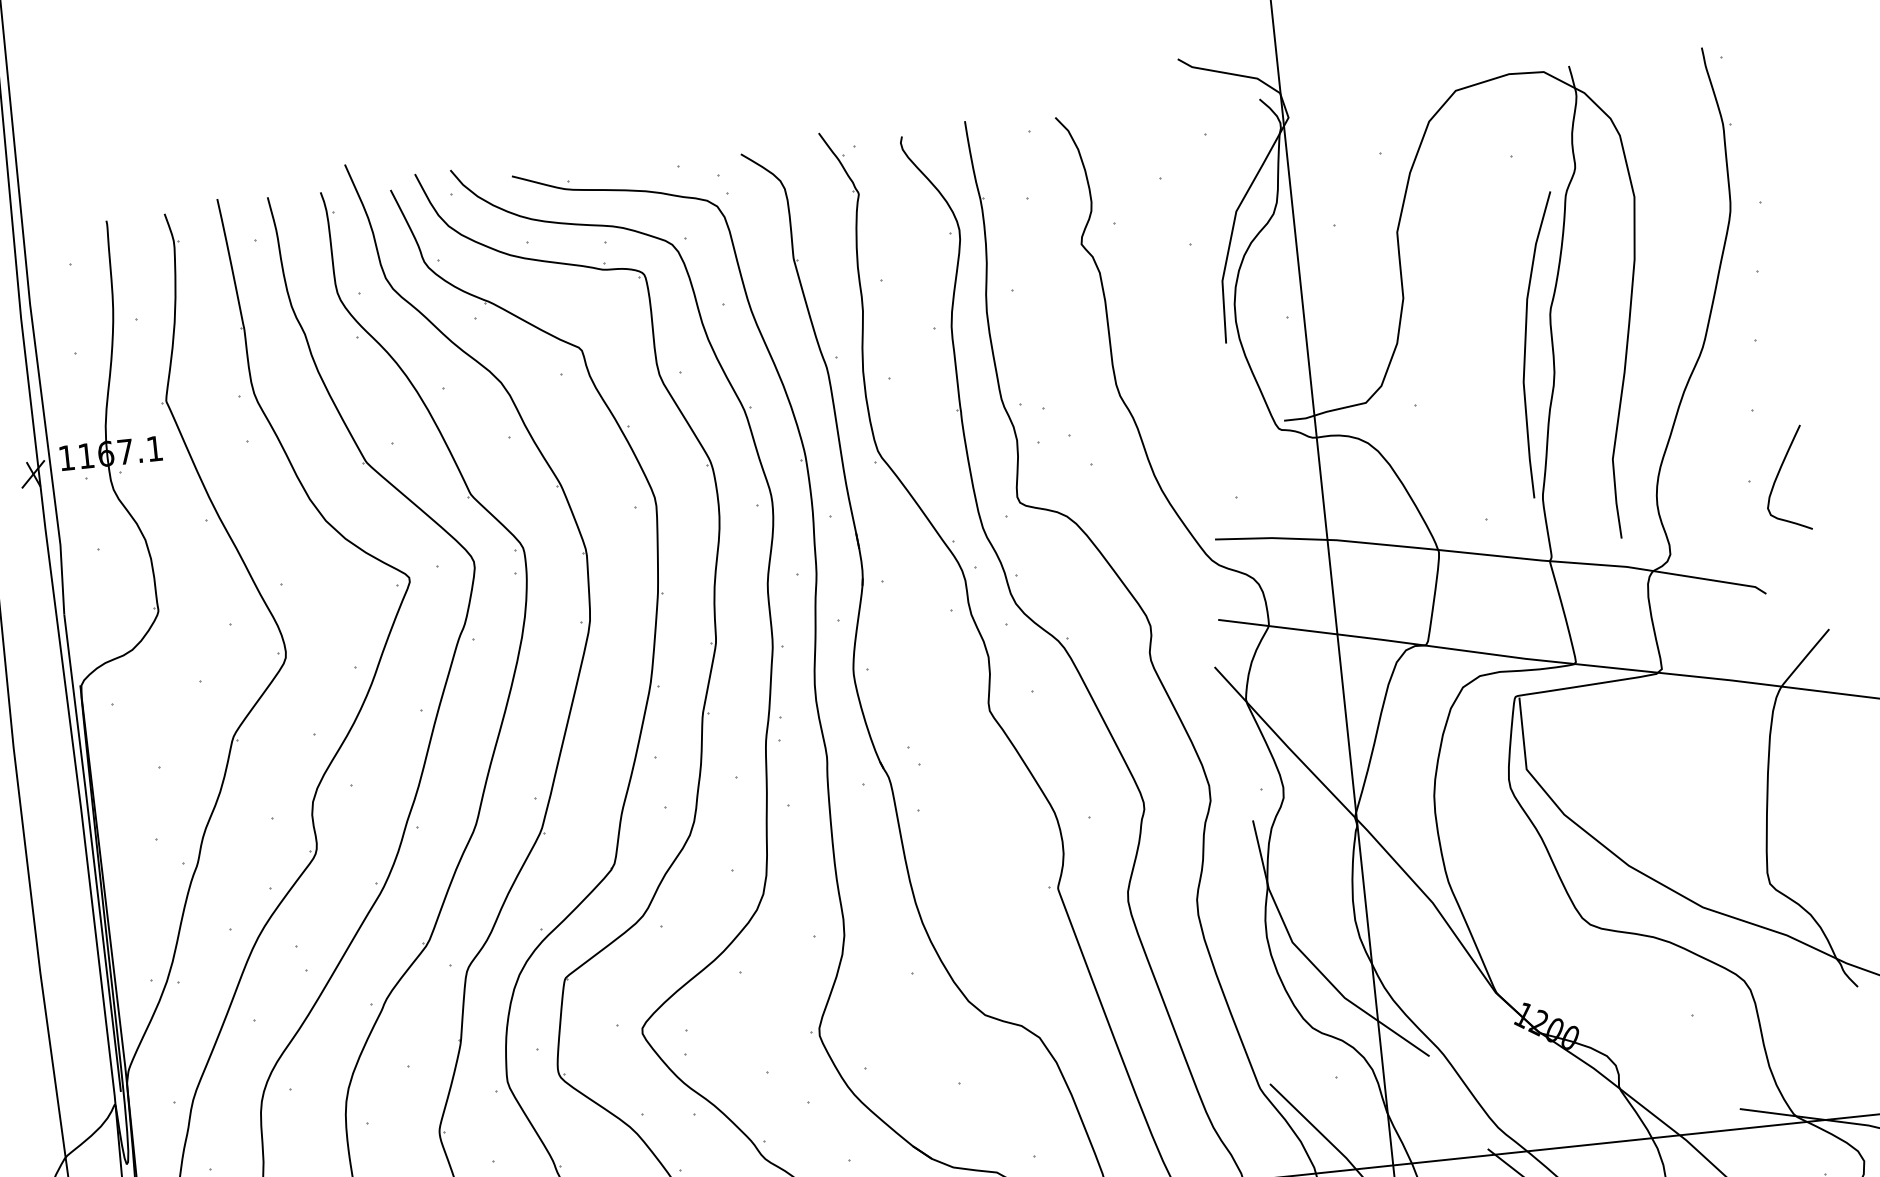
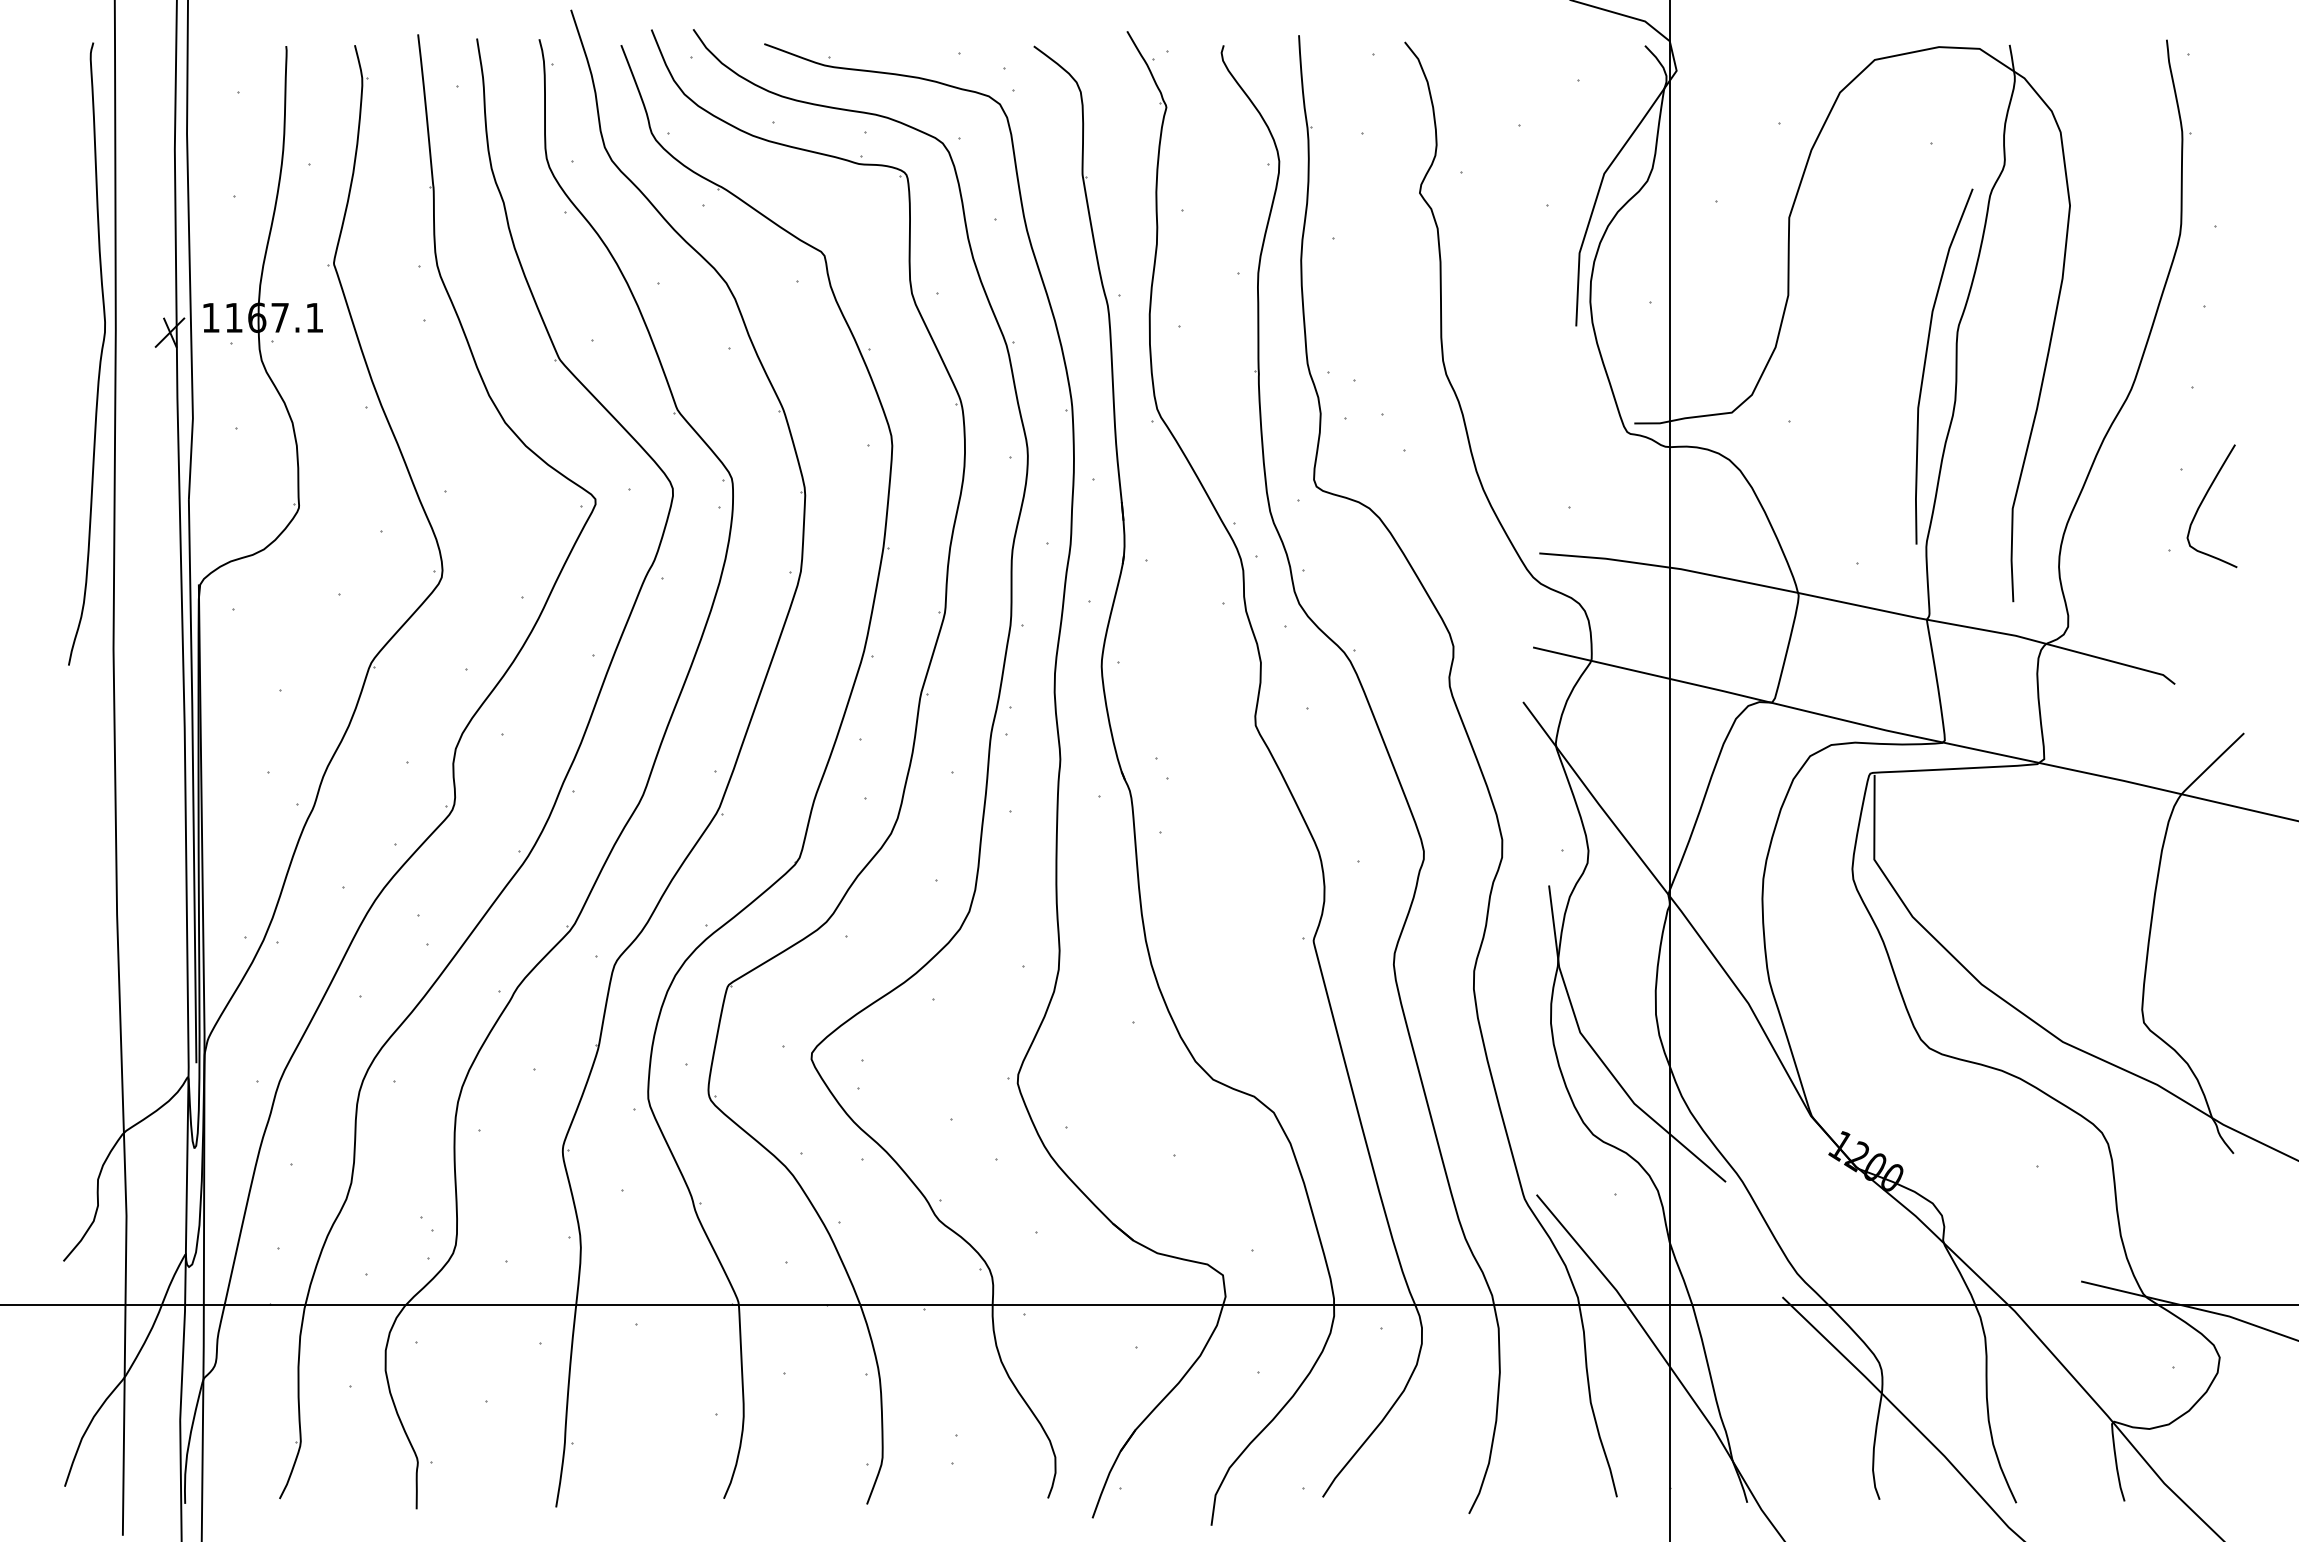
curve: (1778, 476) -> (2203, 501), moved

